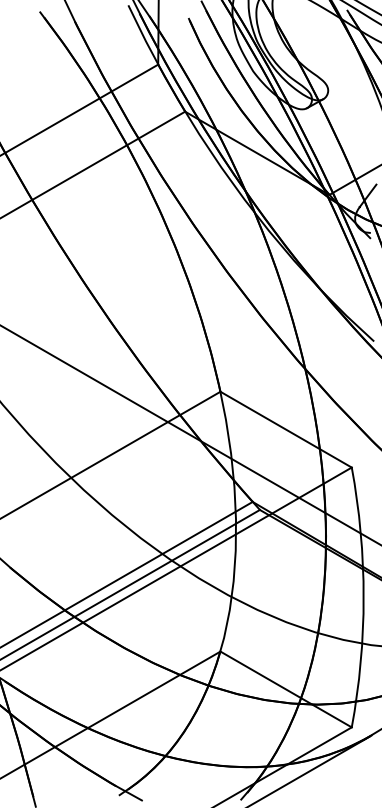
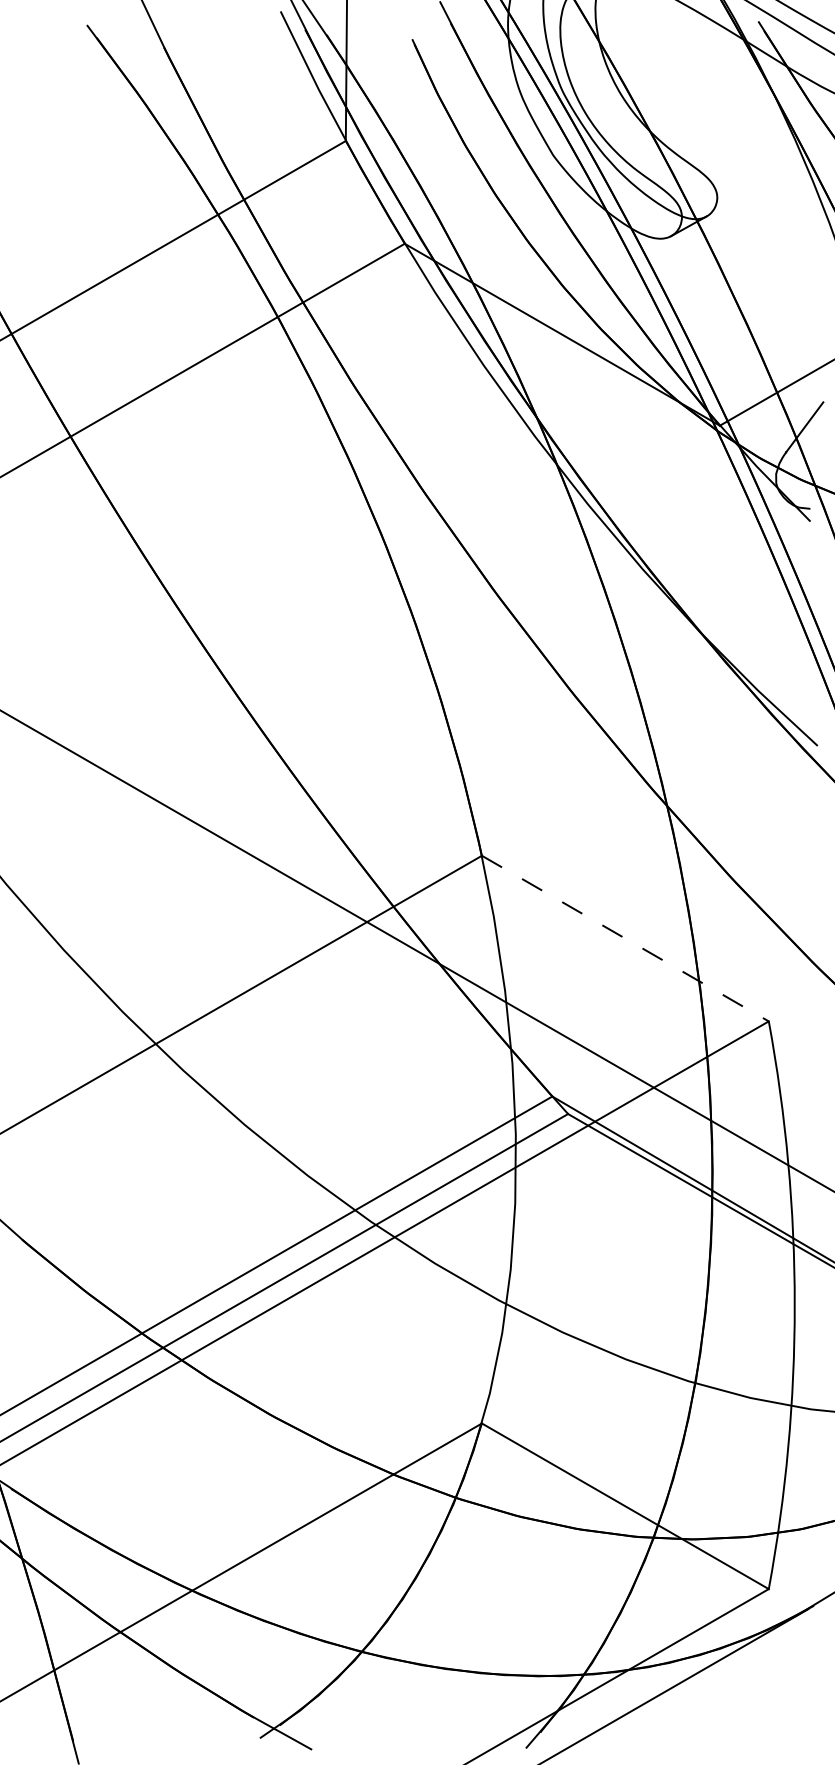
line: (286, 429) -> (626, 938), solid -> dashed

